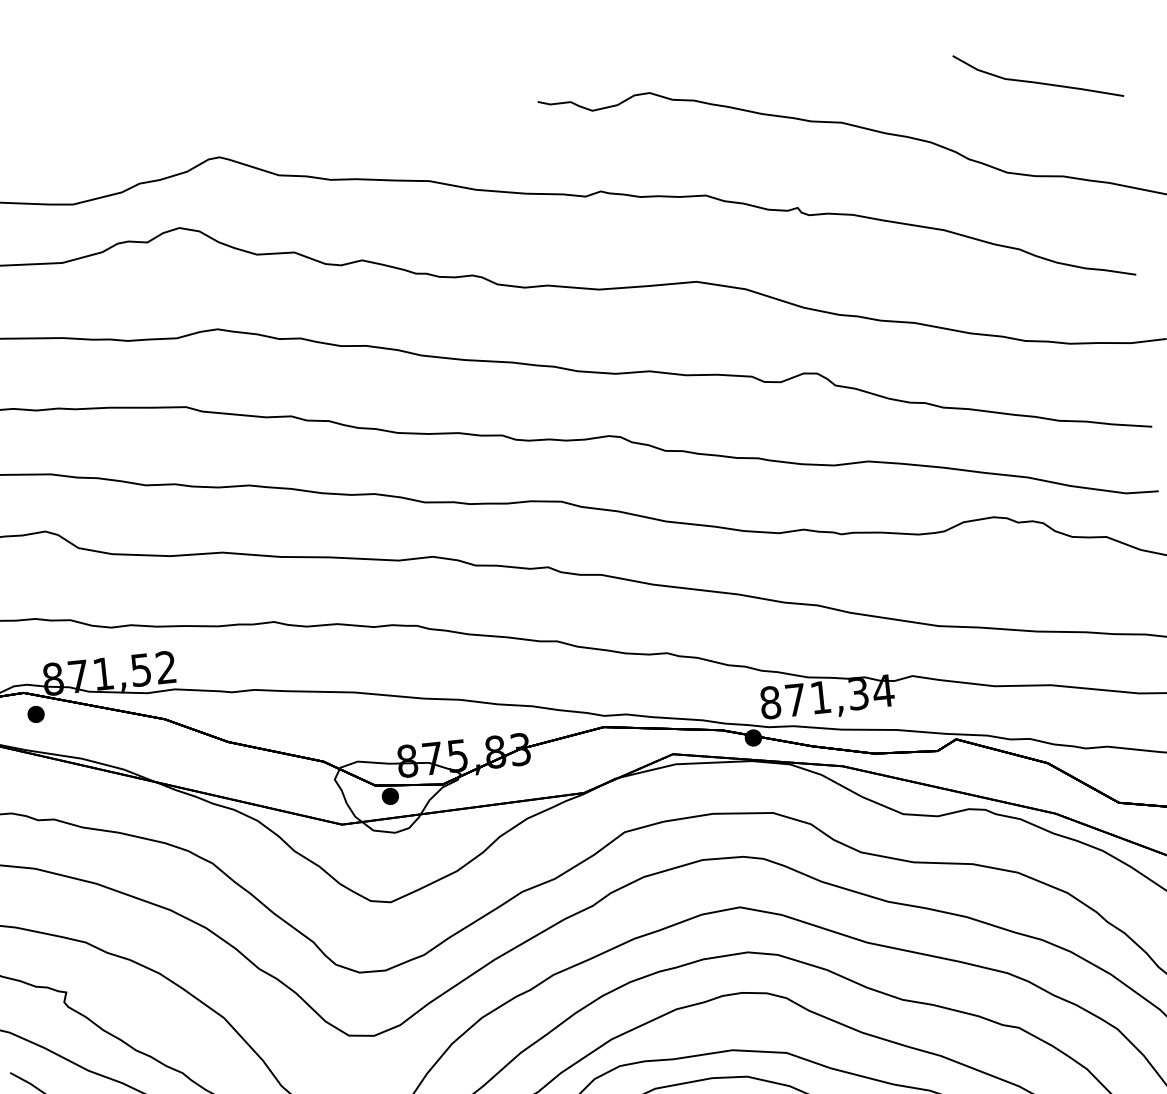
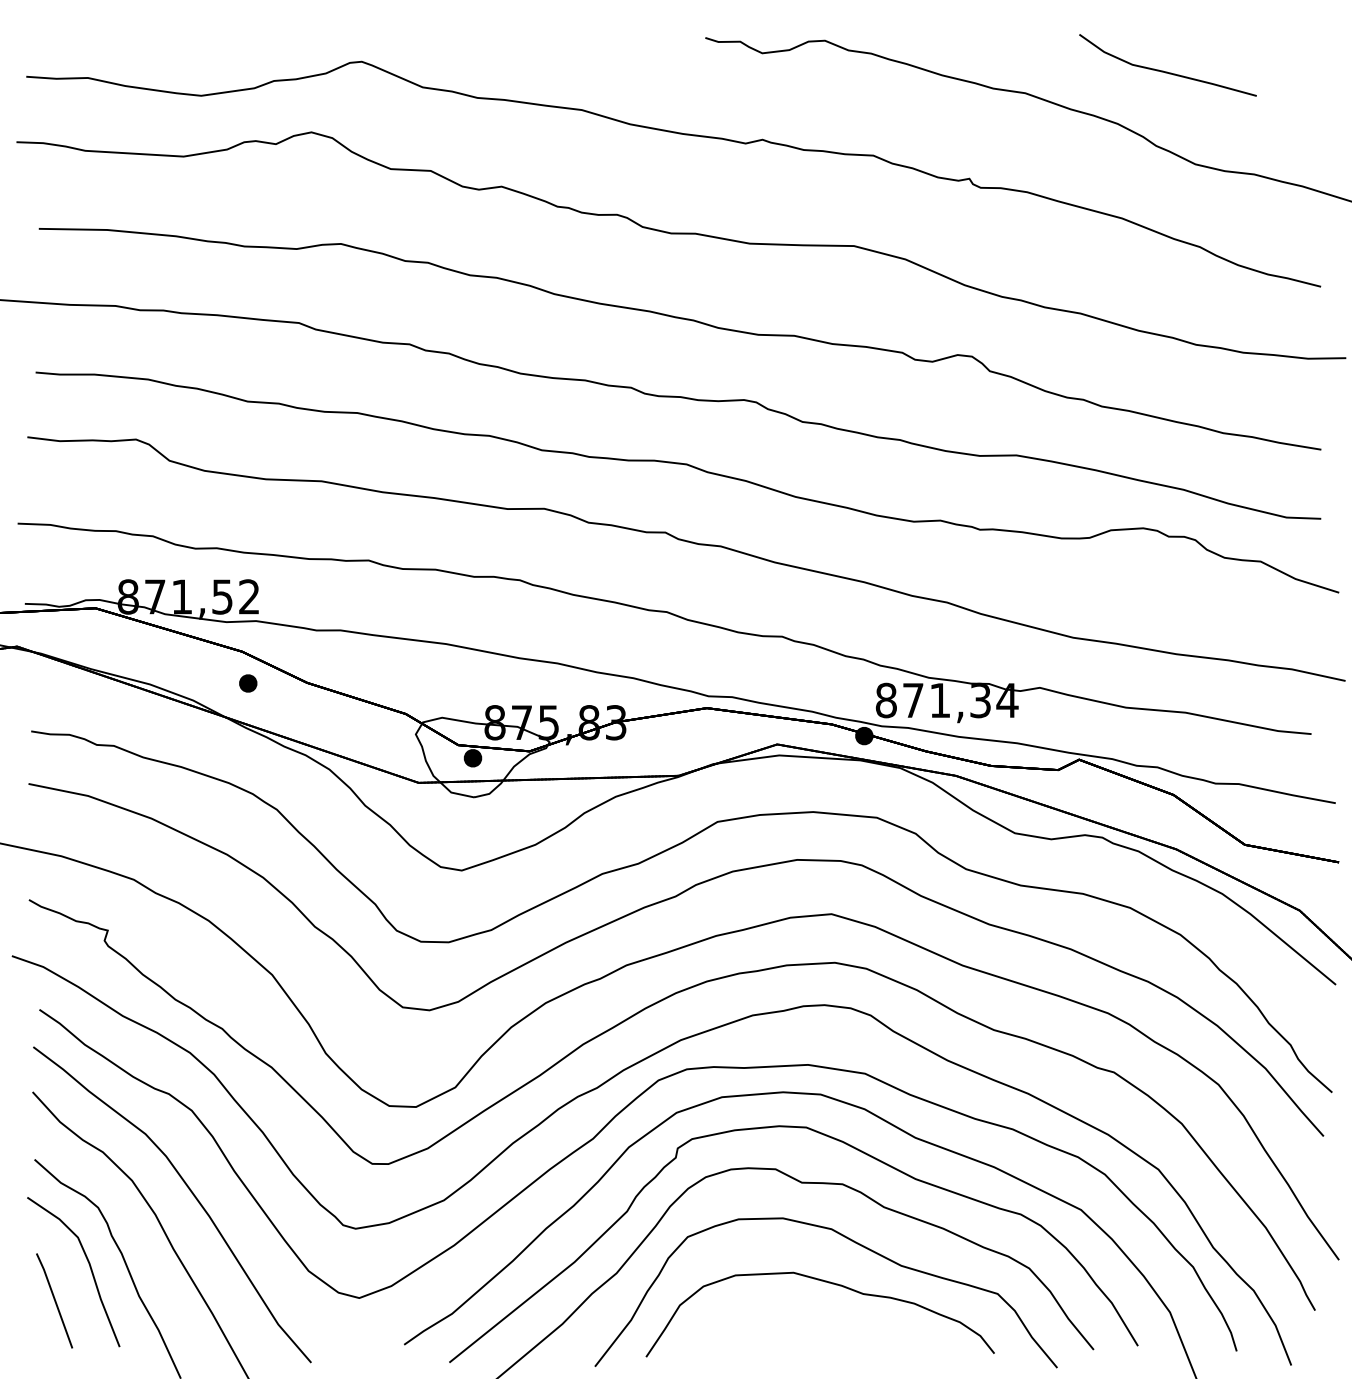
curve: (1038, 81) -> (1167, 71), moved
part: (36, 714) -> (248, 683), moved

